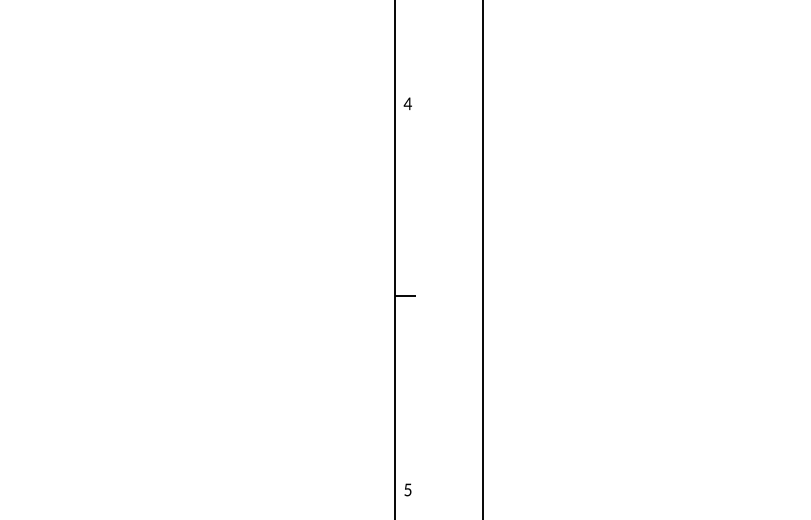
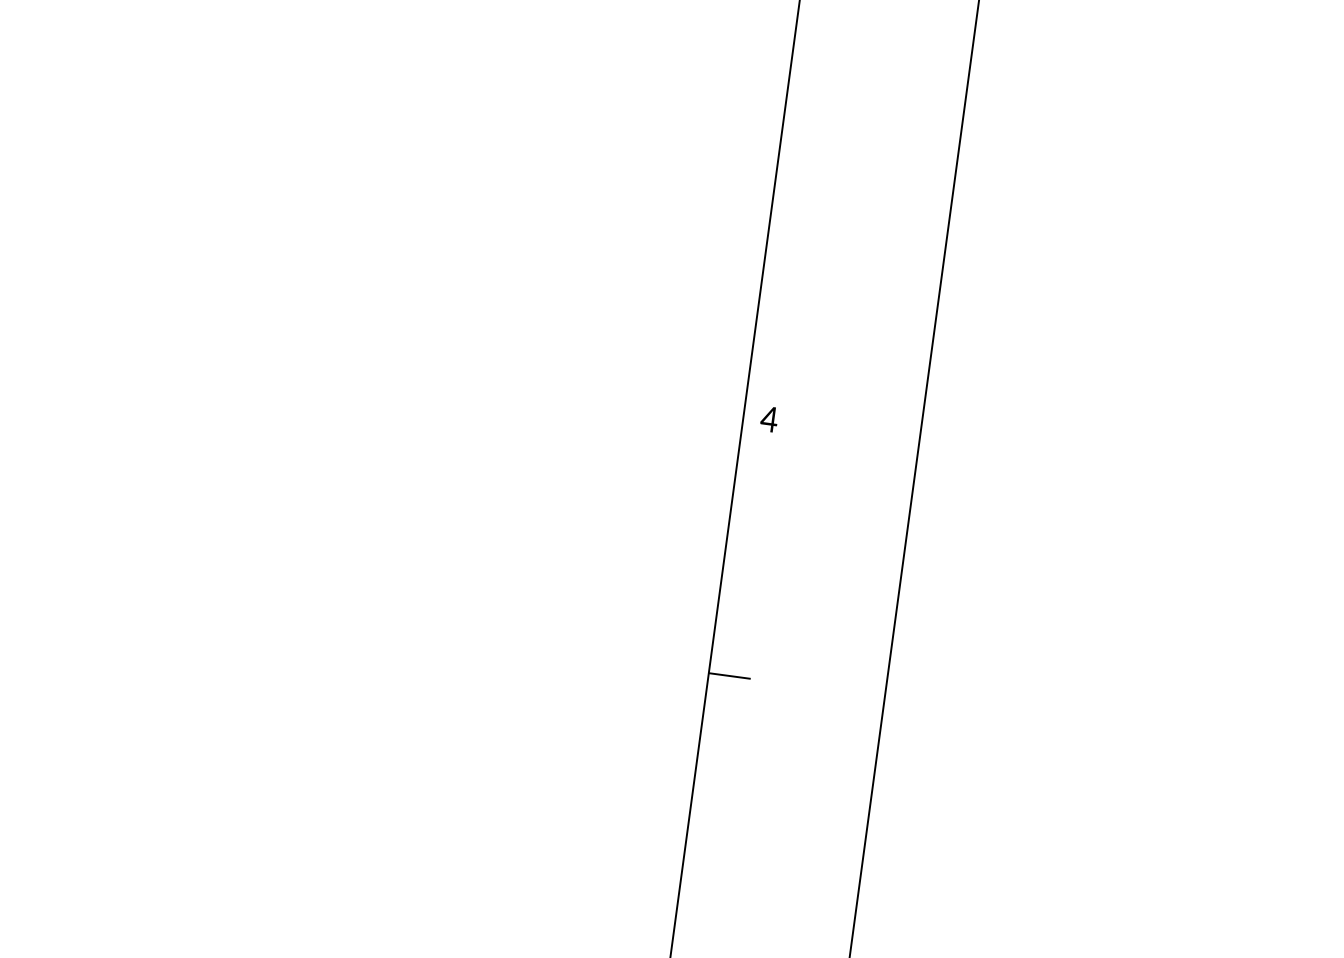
text: (407, 103) -> (768, 418), moved

